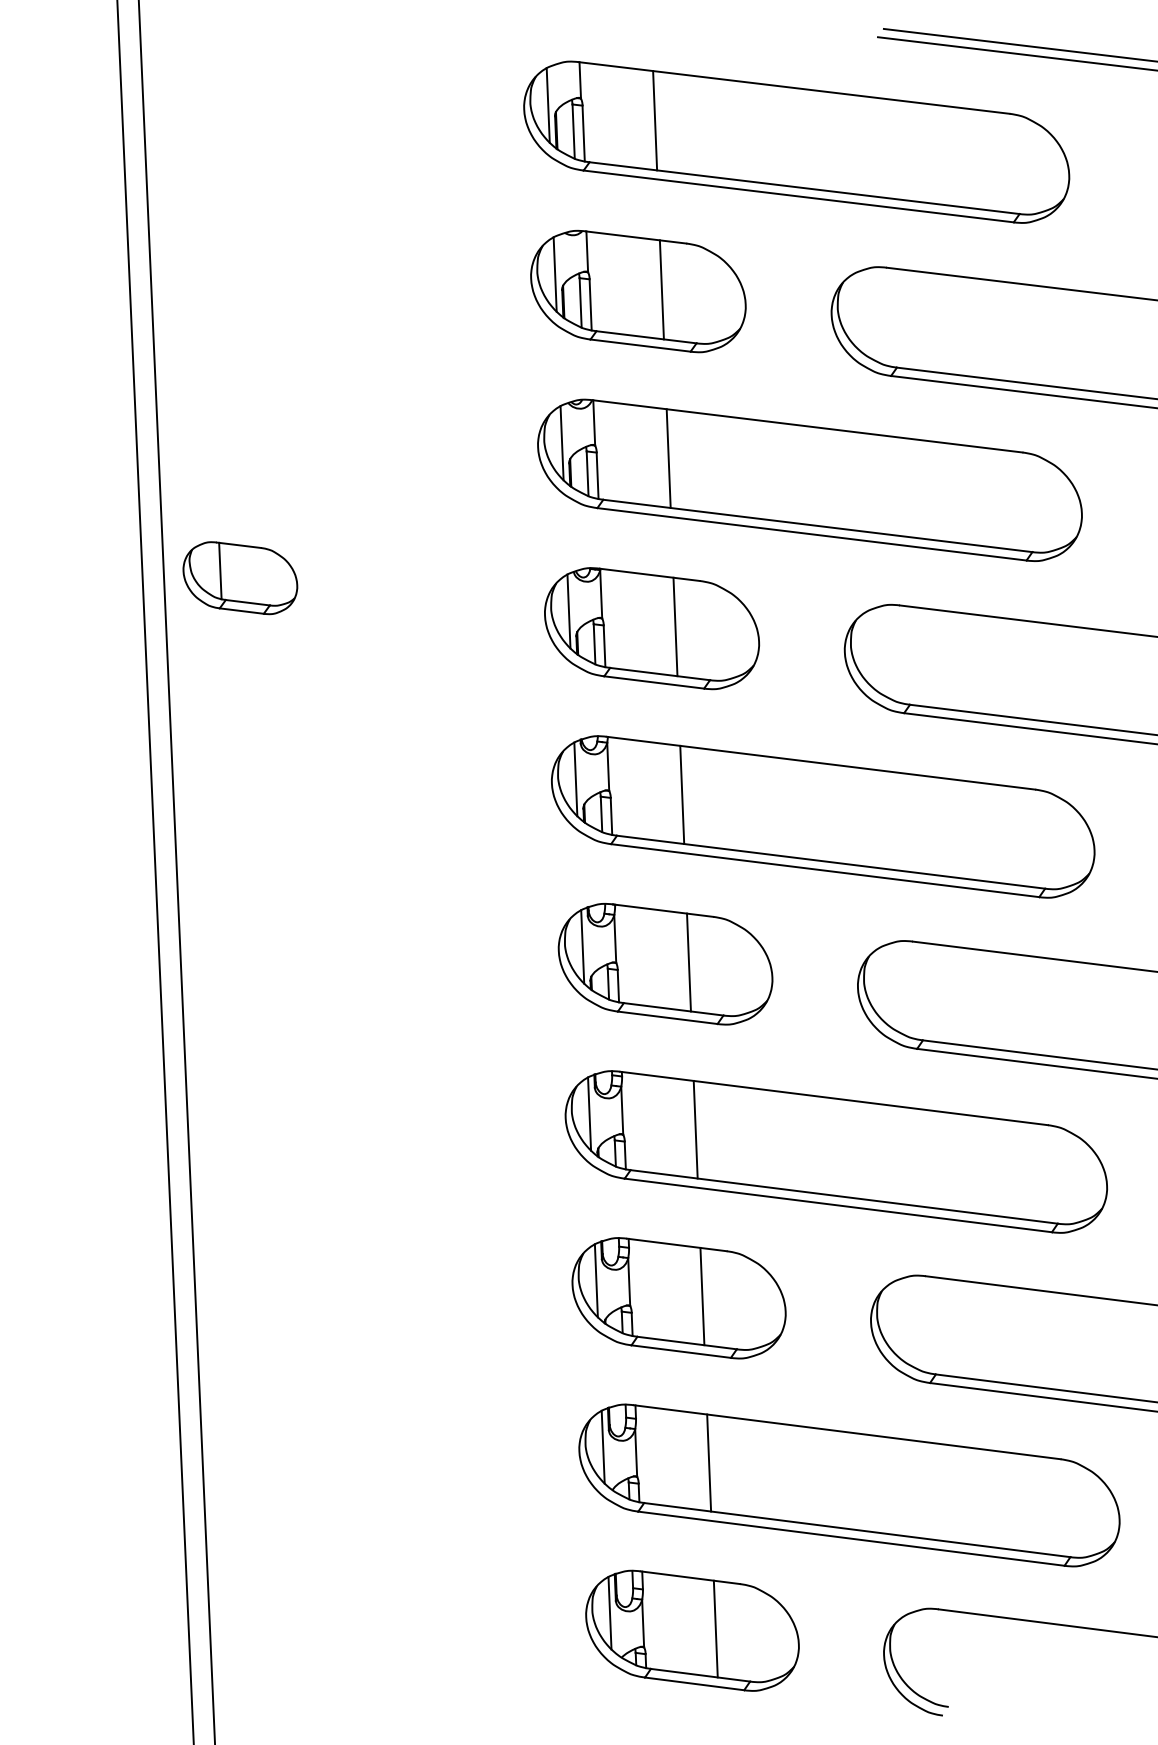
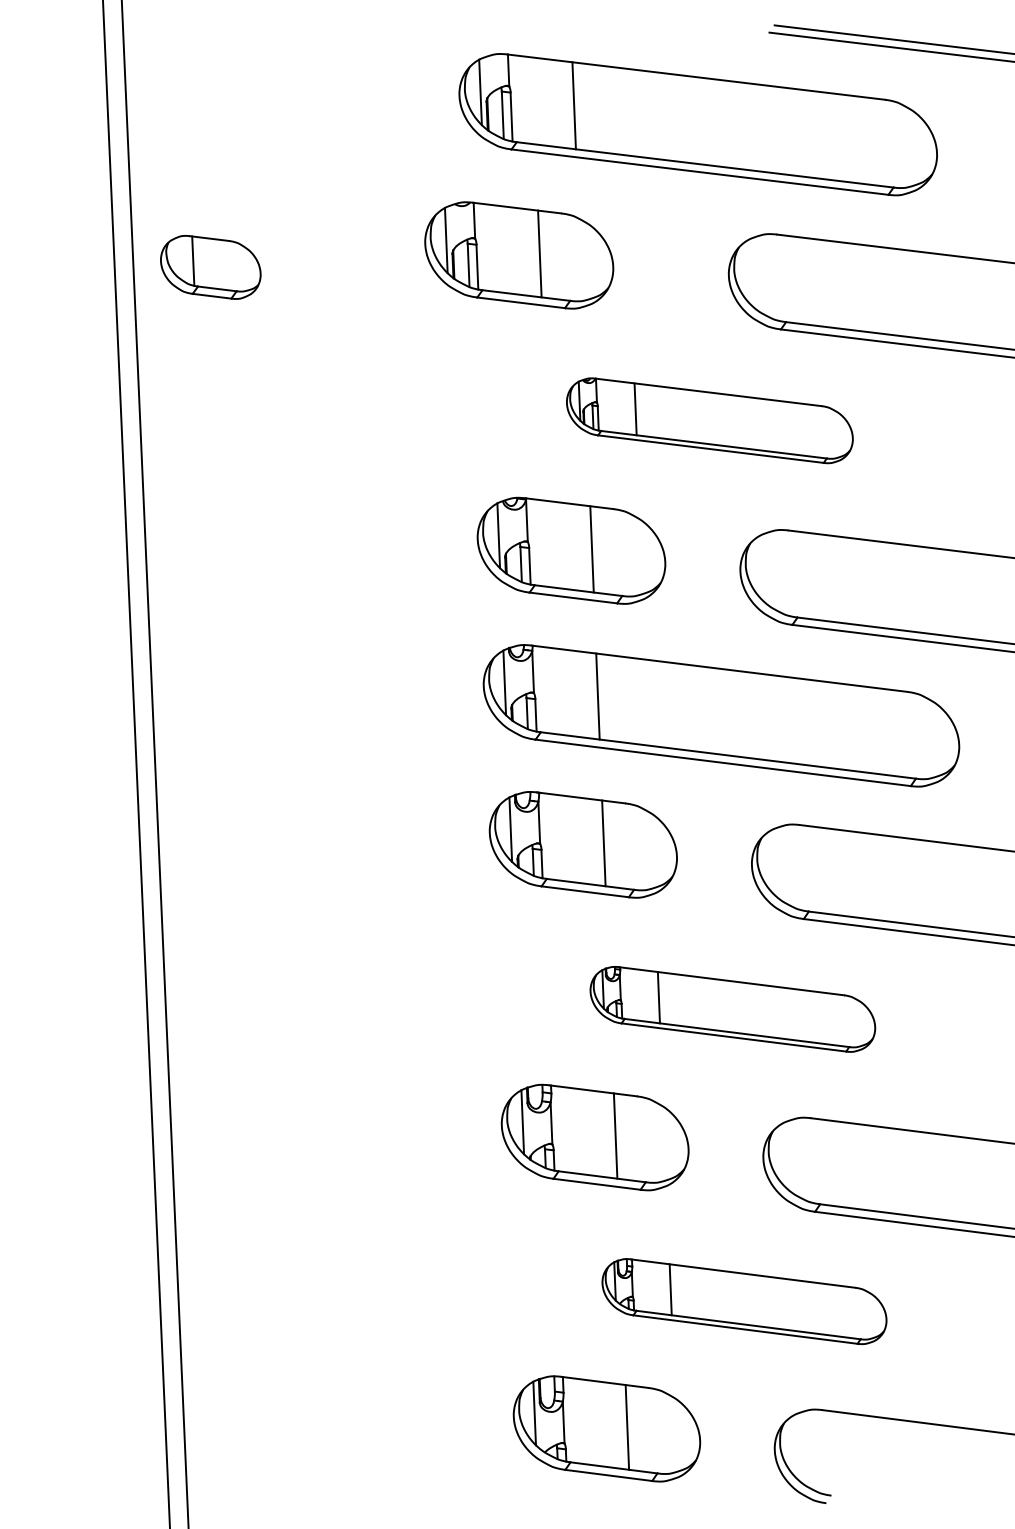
part: (638, 291) -> (519, 255), moved
part: (809, 479) -> (709, 420), size x0.6
part: (240, 578) -> (210, 267), moved
part: (835, 1151) -> (732, 1008), size x0.6
part: (849, 1485) -> (744, 1301), size x0.6

